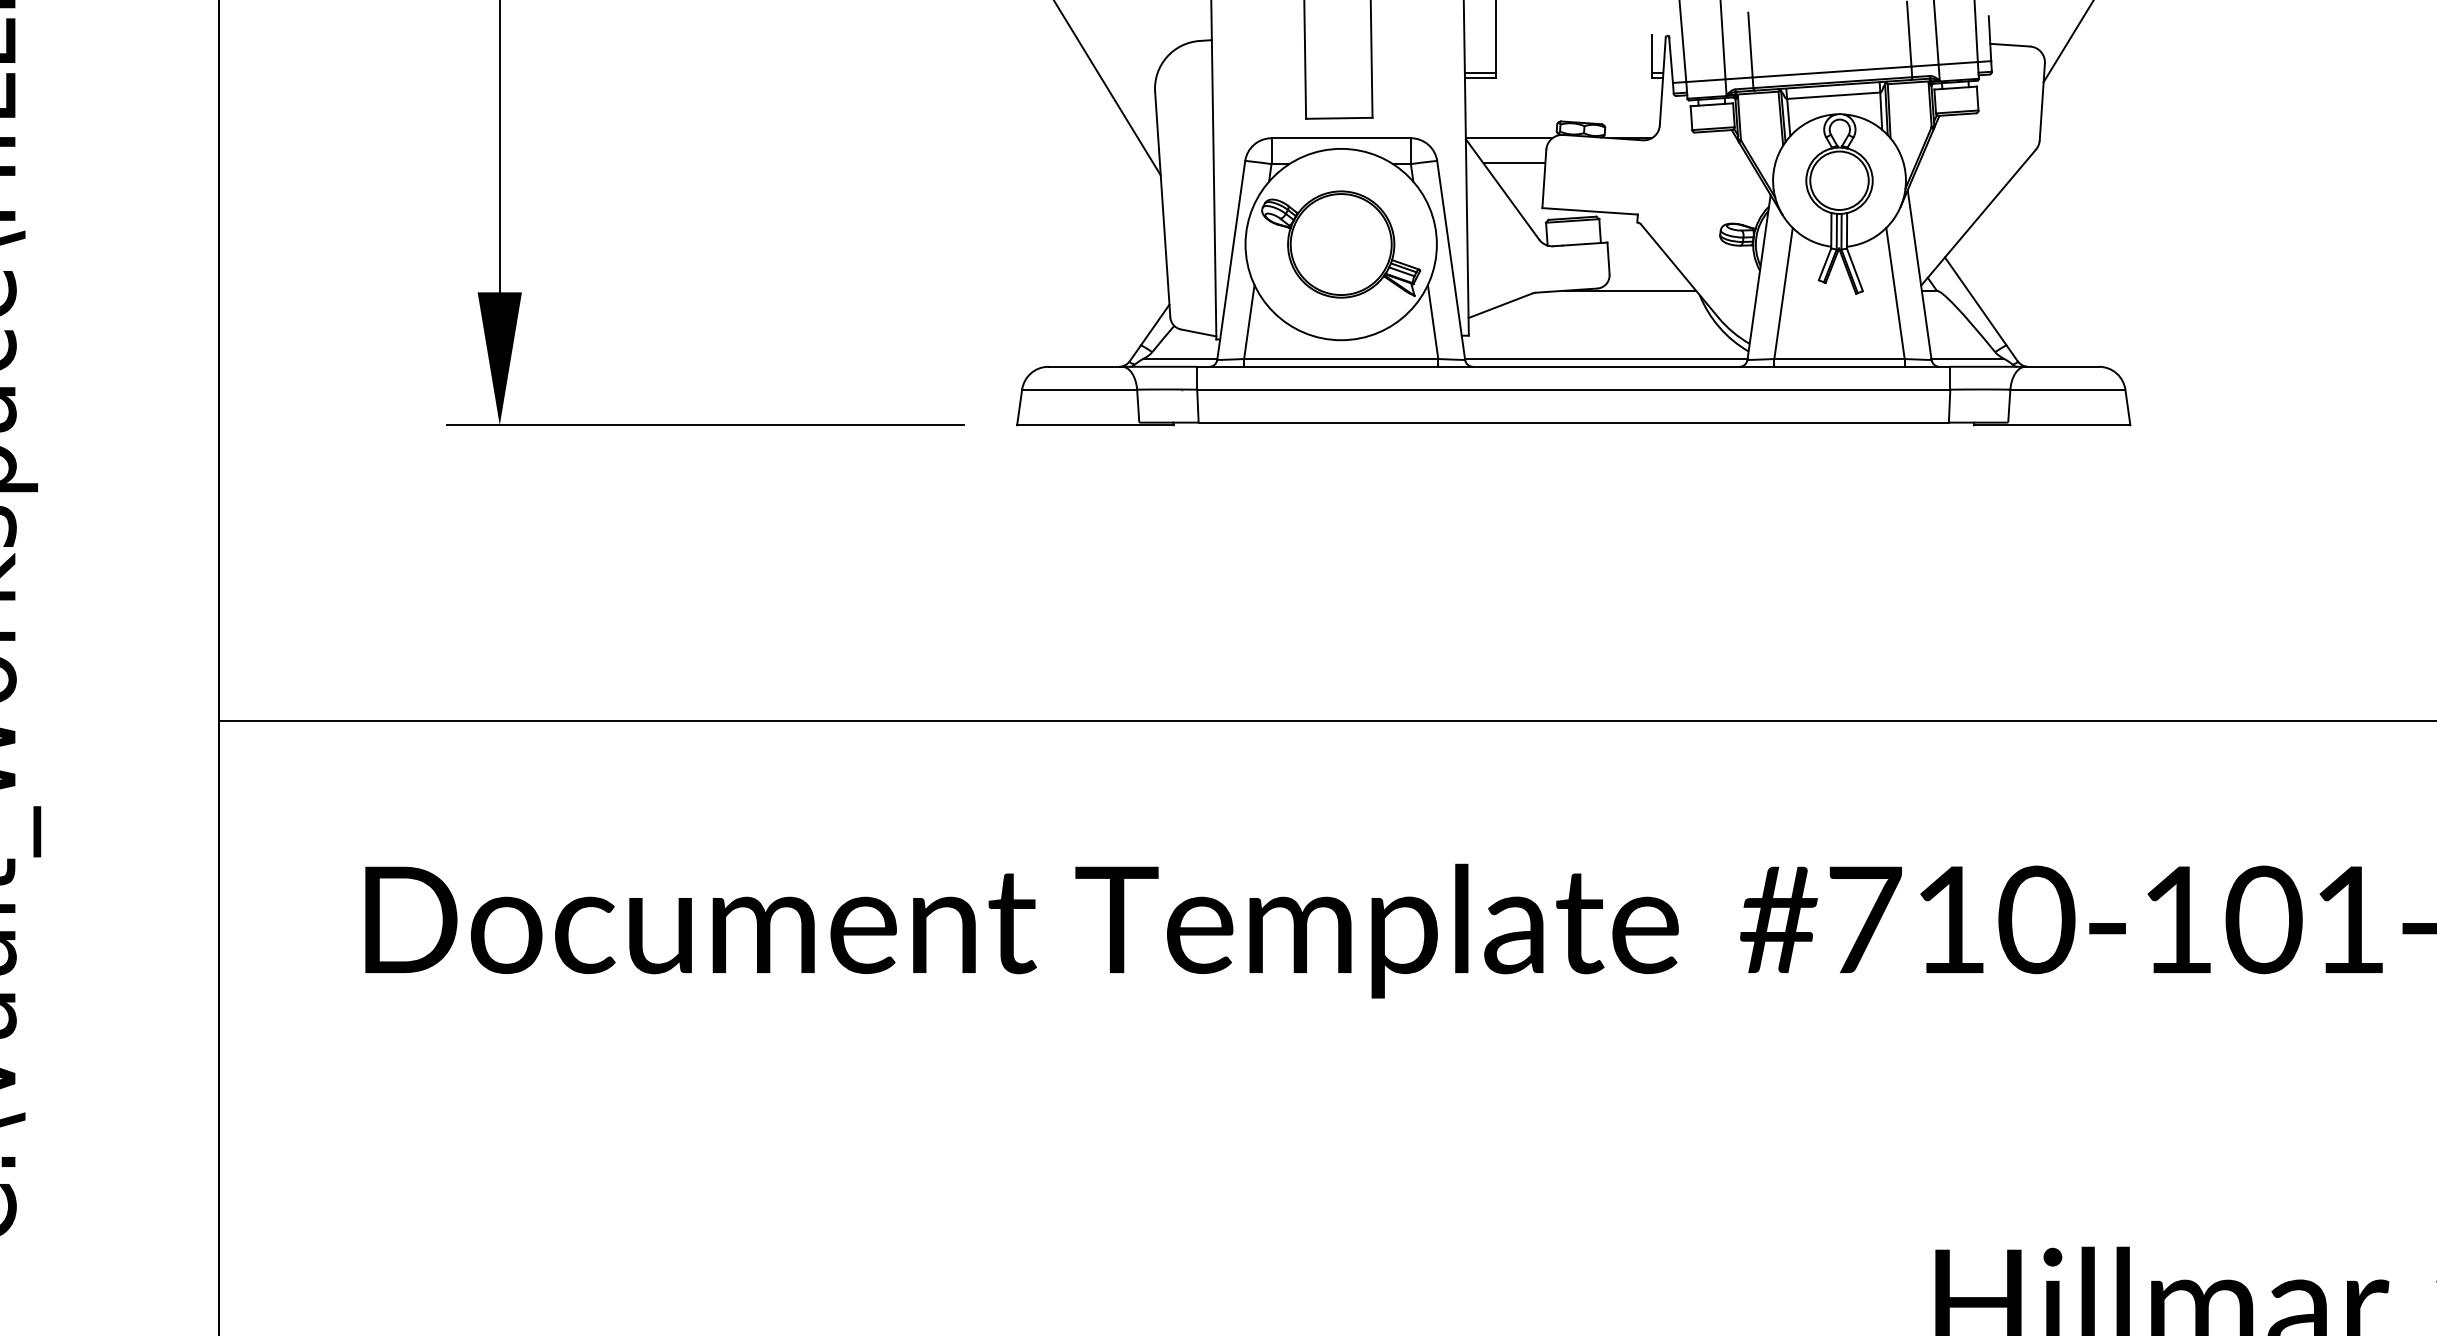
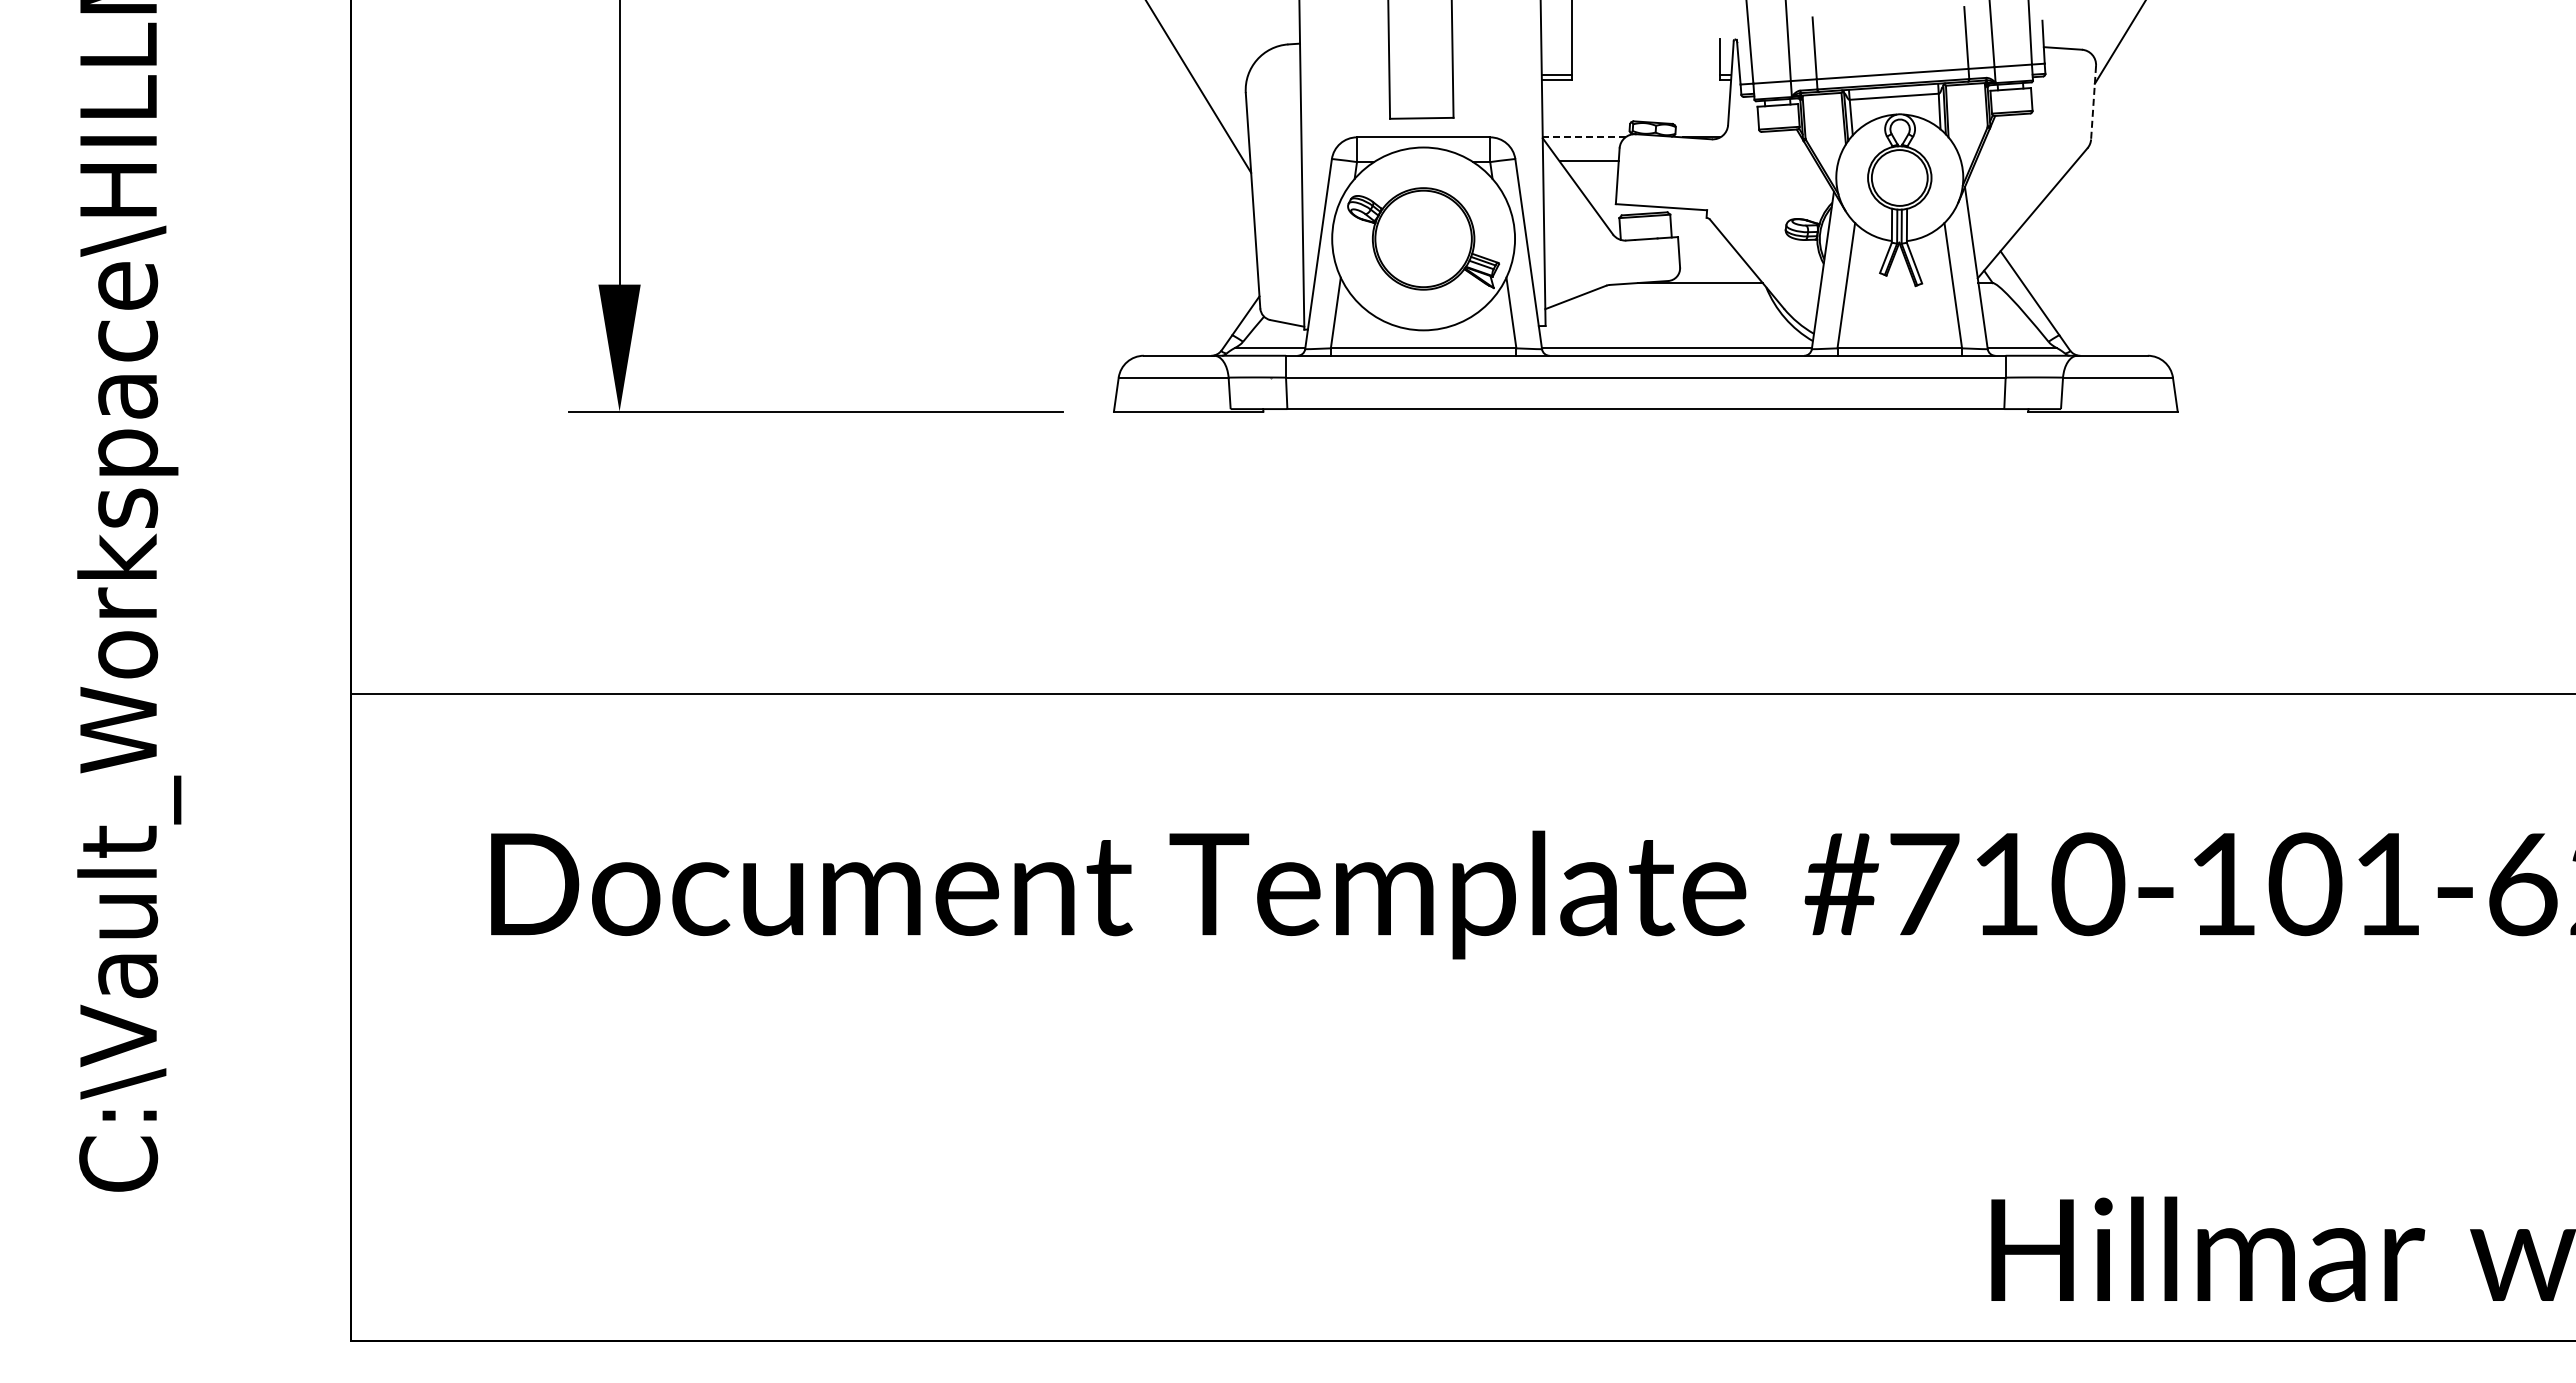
line: (2042, 101) -> (2093, 102), solid -> dashed
line: (1508, 138) -> (1583, 137), solid -> dashed

